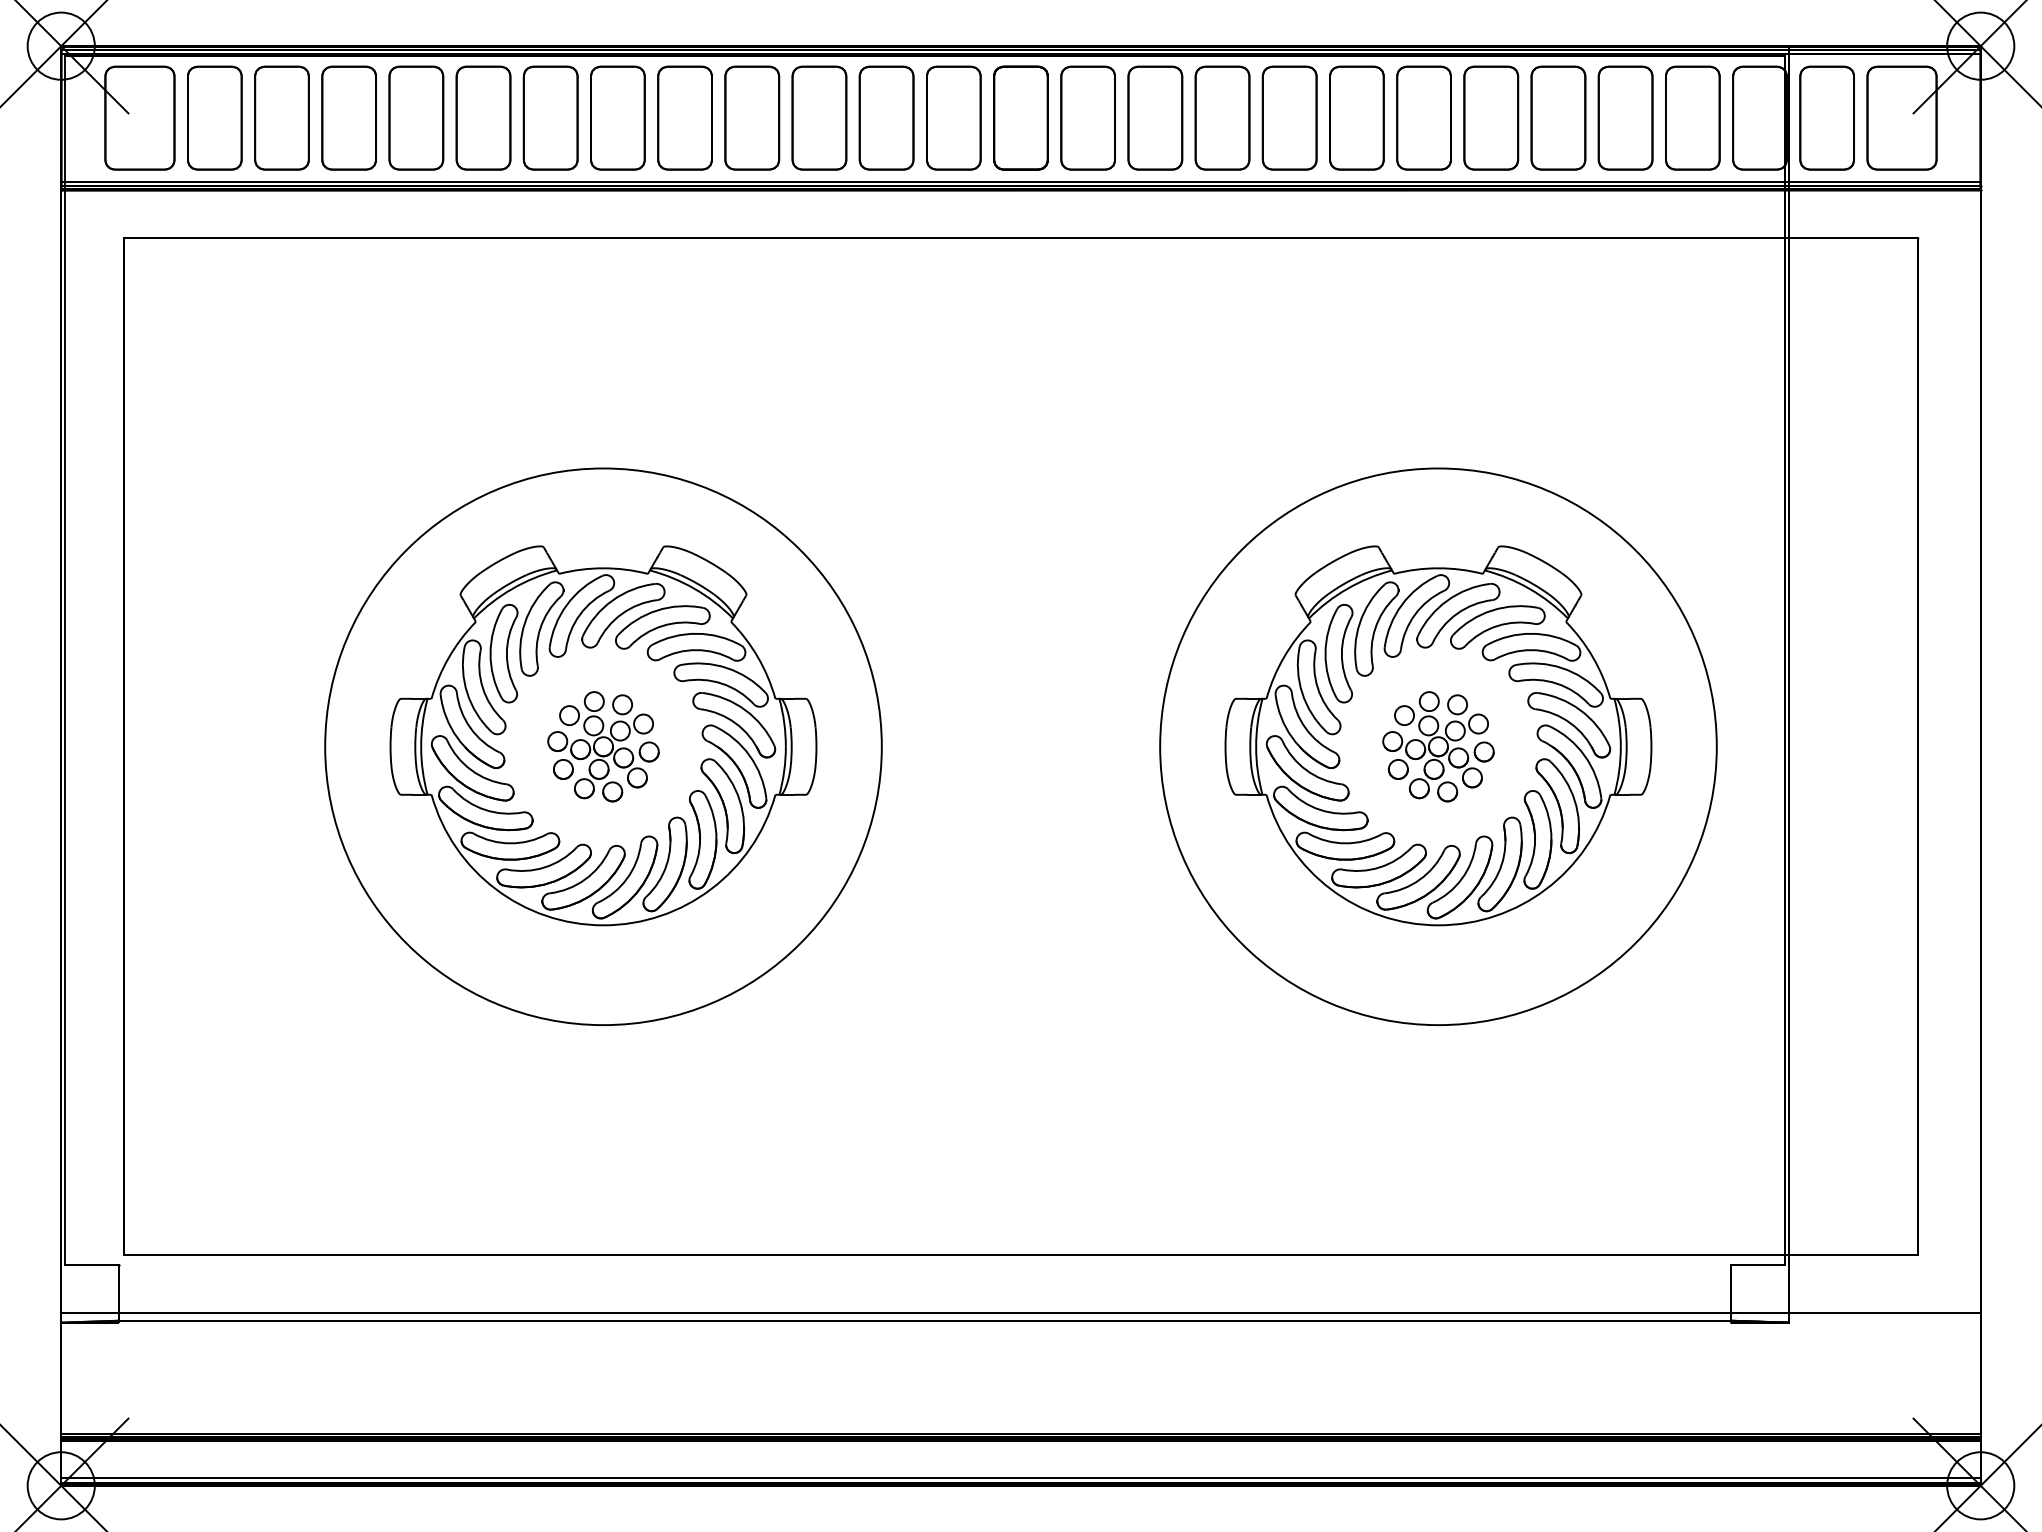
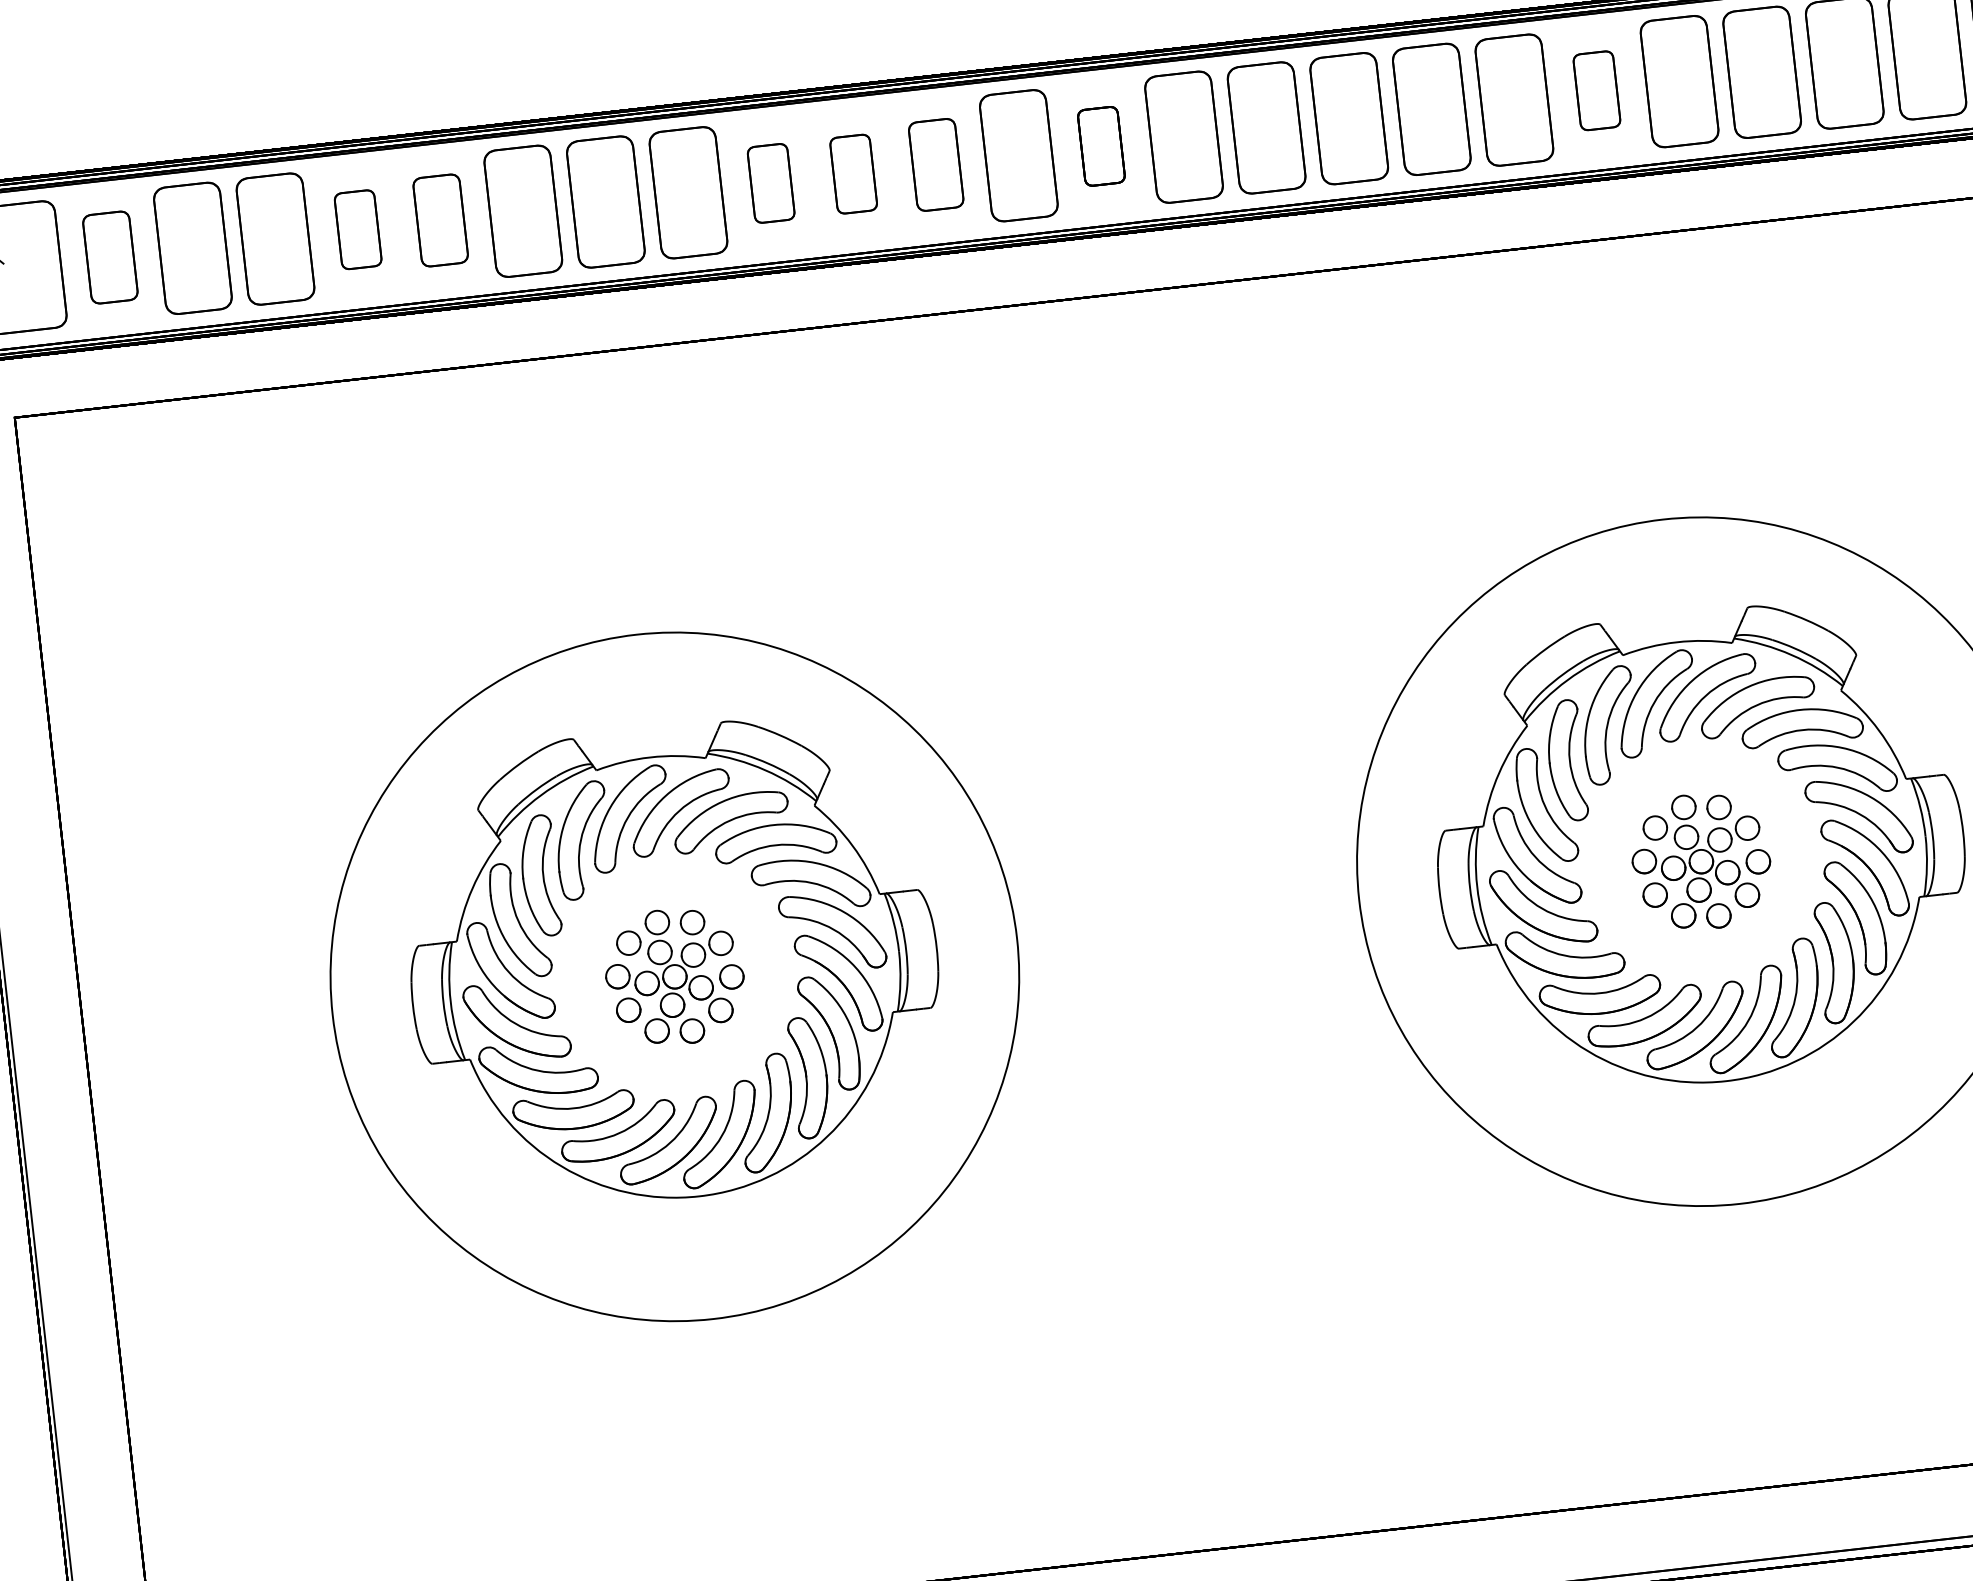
part: (214, 117) -> (109, 256), size x0.7
part: (416, 117) -> (358, 228), size x0.6
part: (483, 117) -> (440, 219), size x0.7
part: (752, 117) -> (771, 182), size x0.6
part: (819, 117) -> (853, 173), size x0.6
part: (886, 117) -> (936, 164), size x0.7
part: (1020, 117) -> (1100, 145), size x0.6
part: (1423, 117) -> (1596, 90), size x0.6

